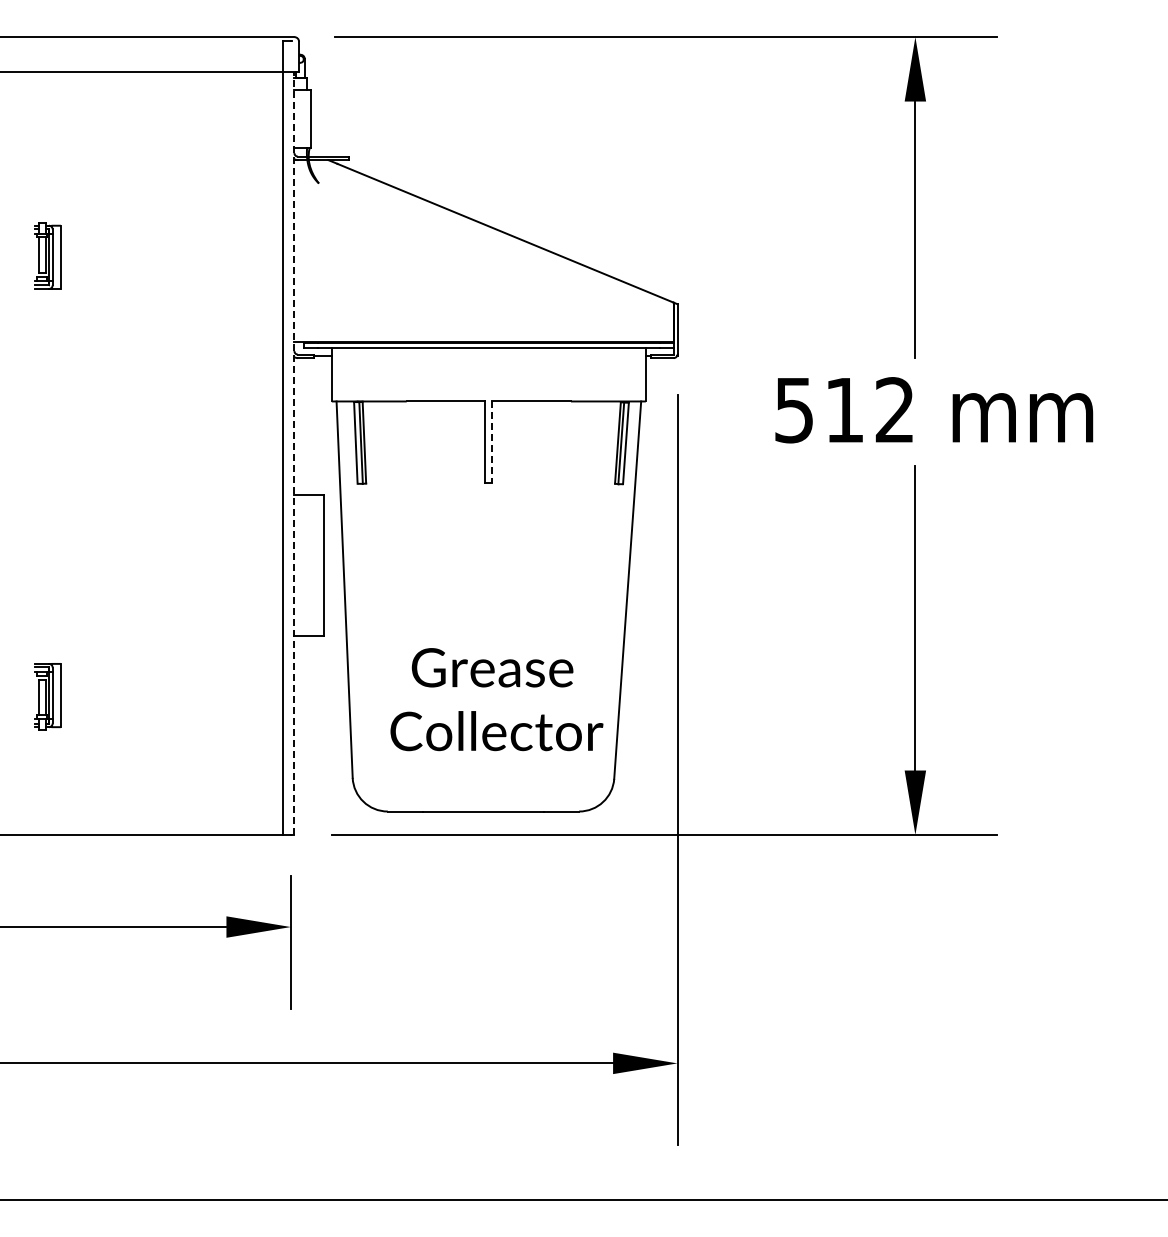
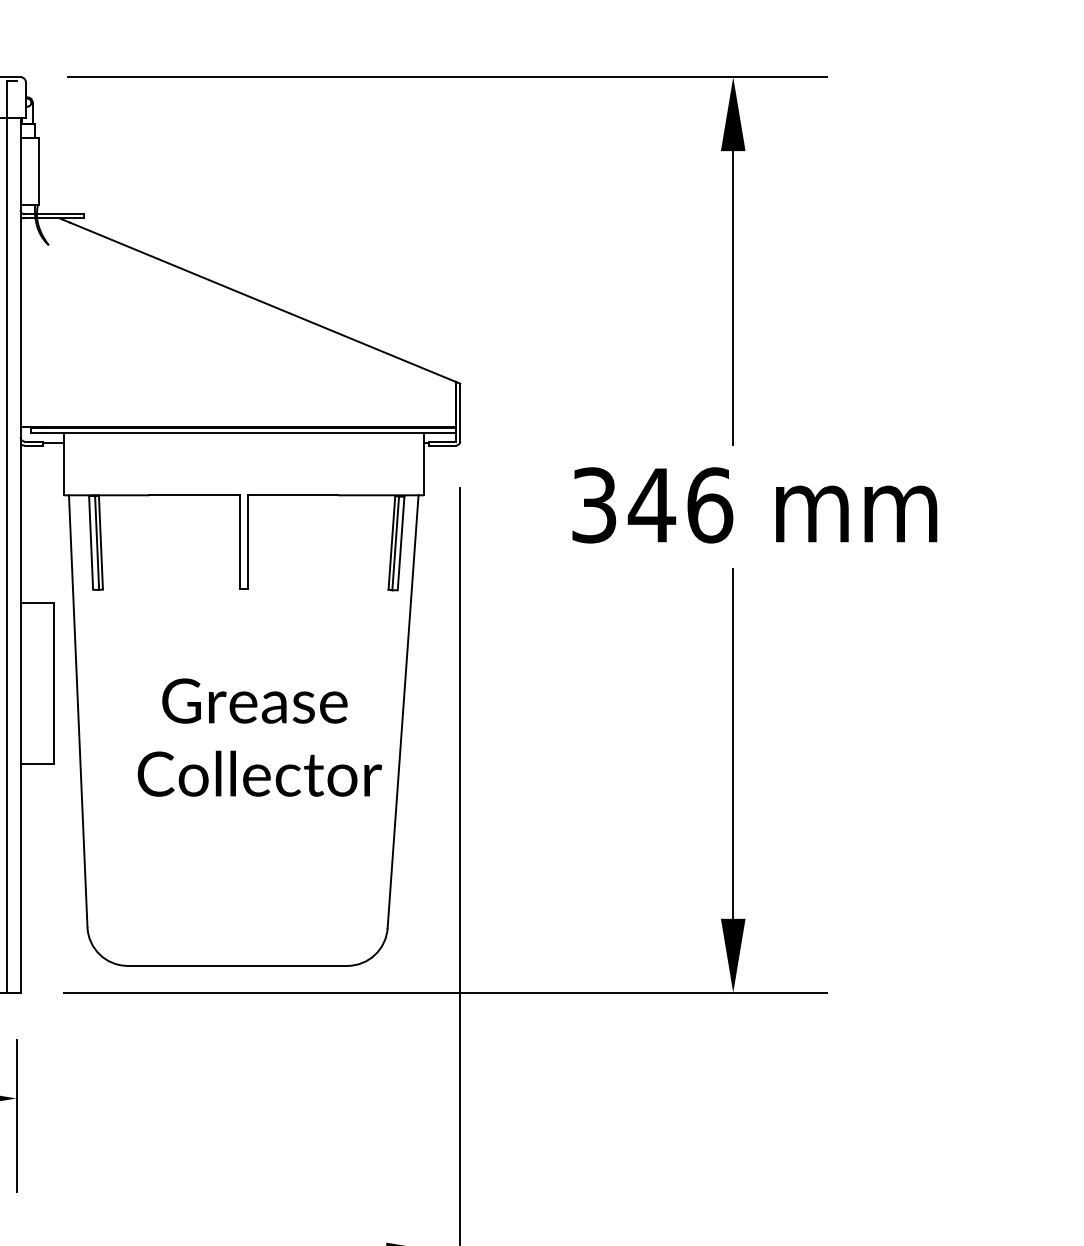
text: (845, 410) -> (653, 505), 512 -> 346
line: (492, 442) -> (247, 542), dashed -> solid
line: (294, 453) -> (20, 555), dashed -> solid
text: (496, 699) -> (259, 737), moved

